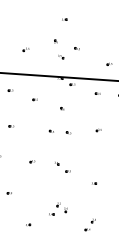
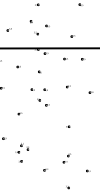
part: (62, 167) -> (43, 102), moved
part: (58, 209) -> (22, 148), moved

